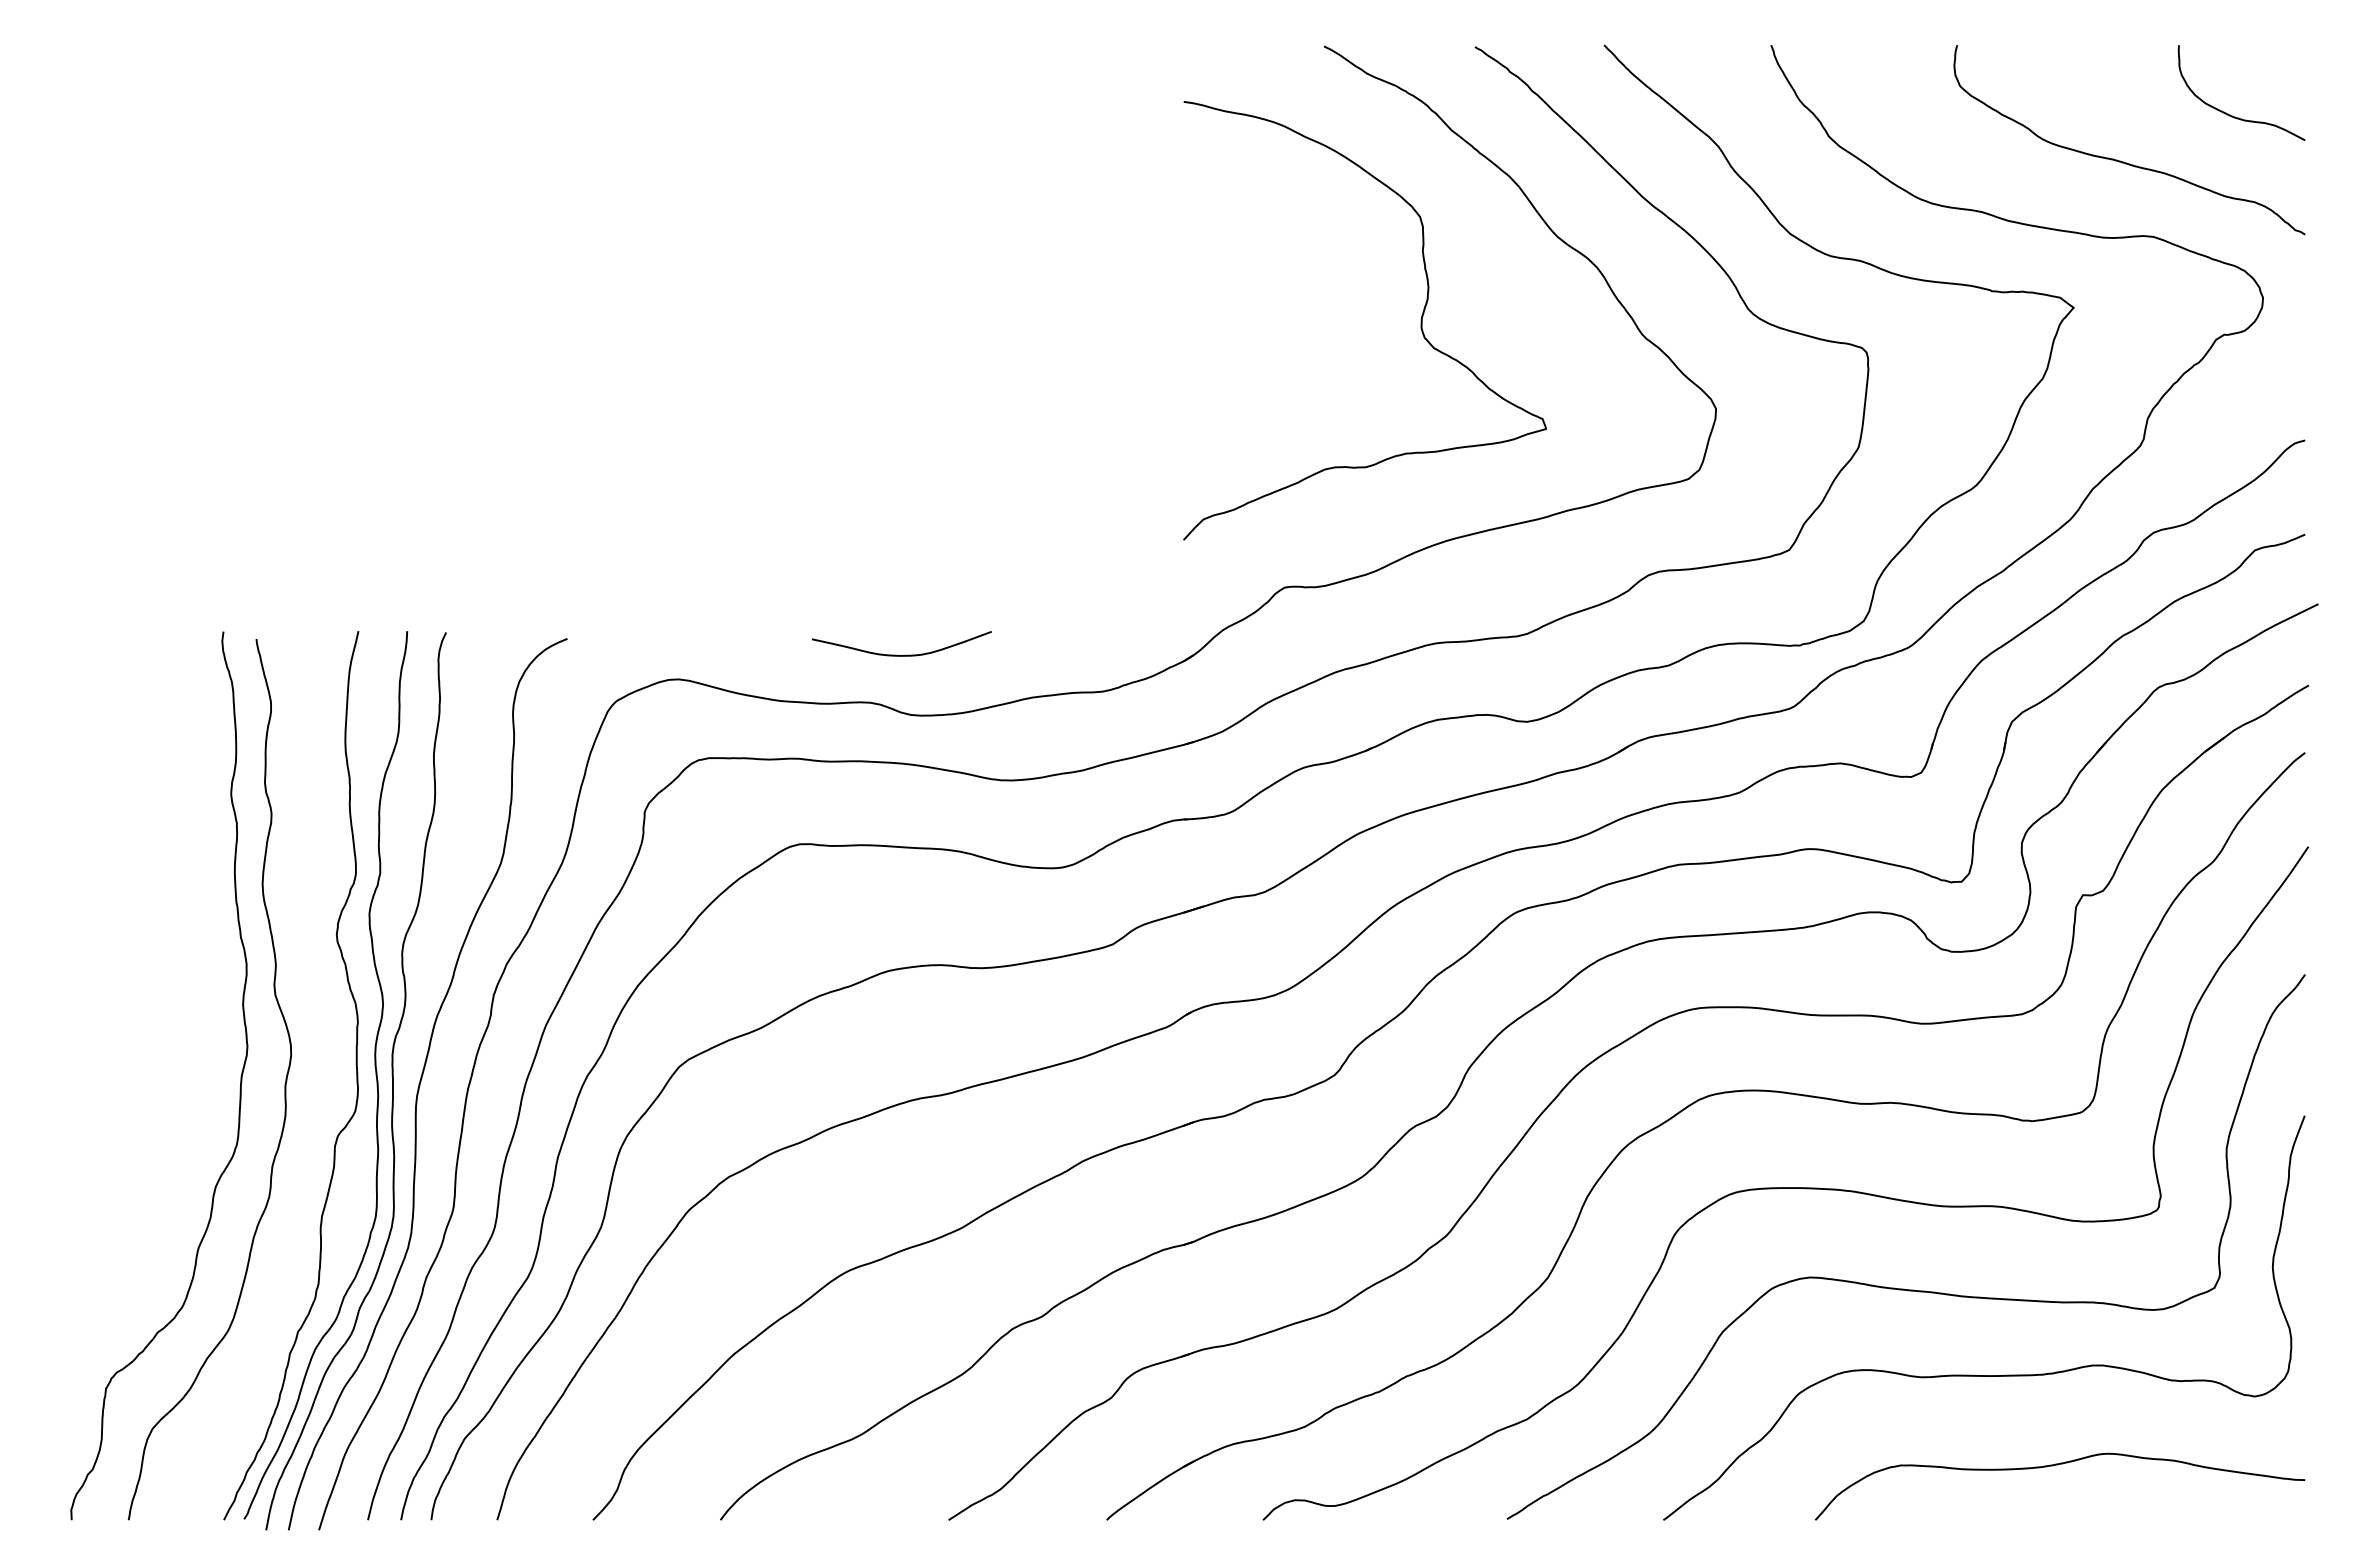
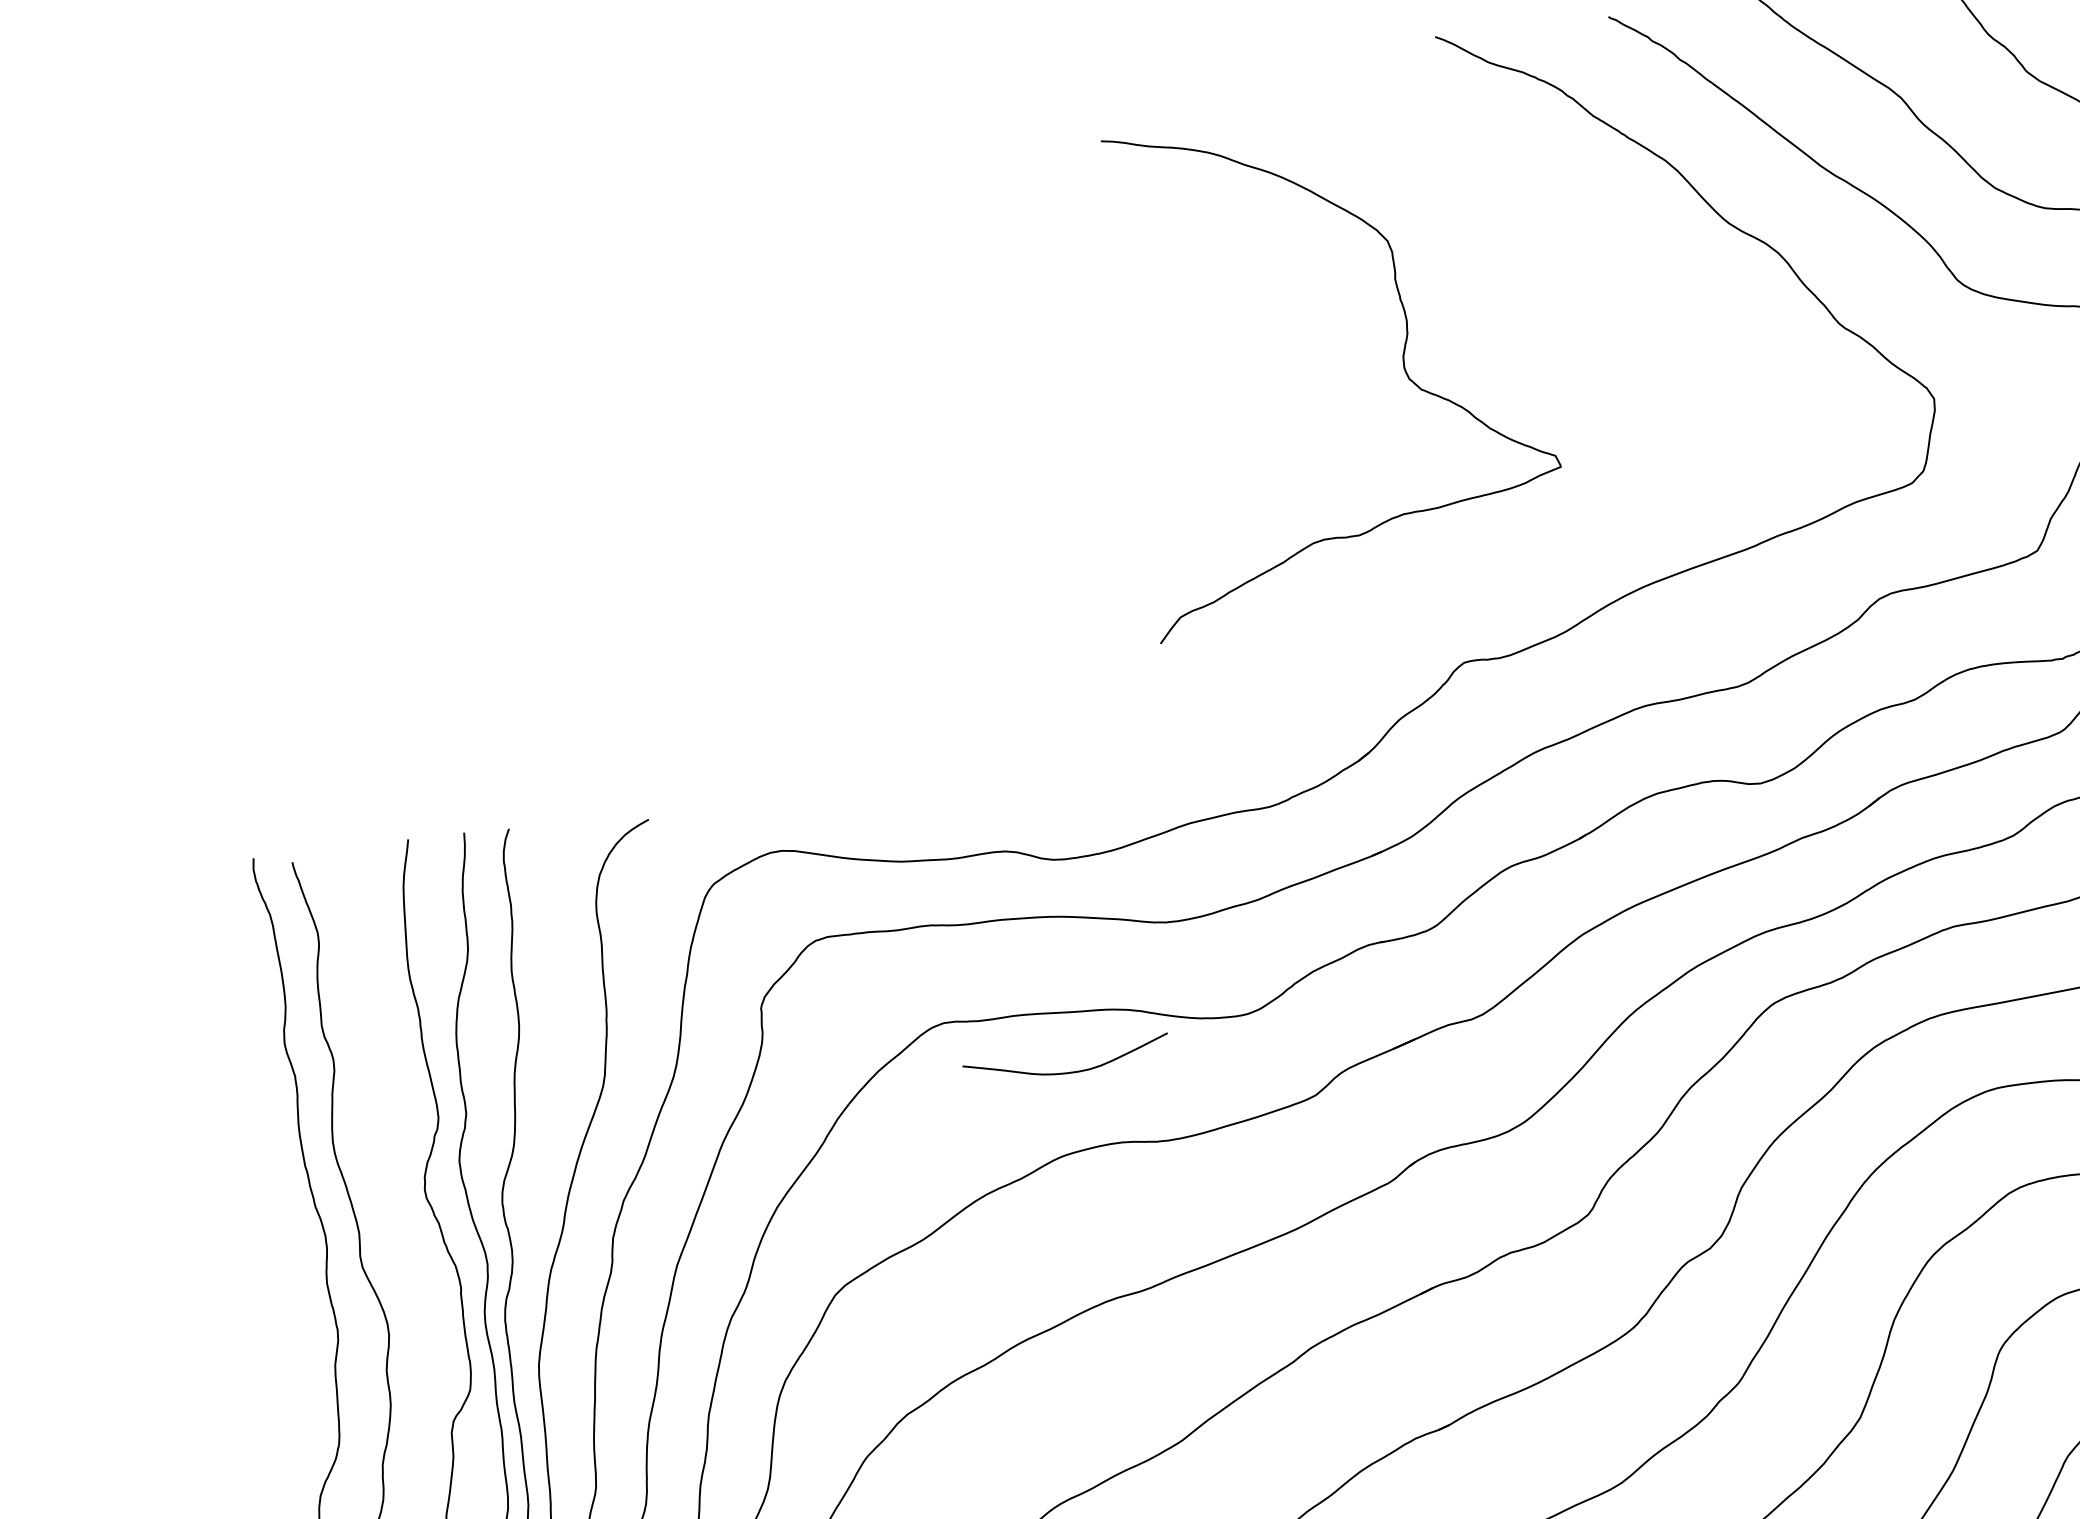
curve: (1420, 320) -> (1402, 359), moved
curve: (897, 654) -> (1062, 1072), moved

